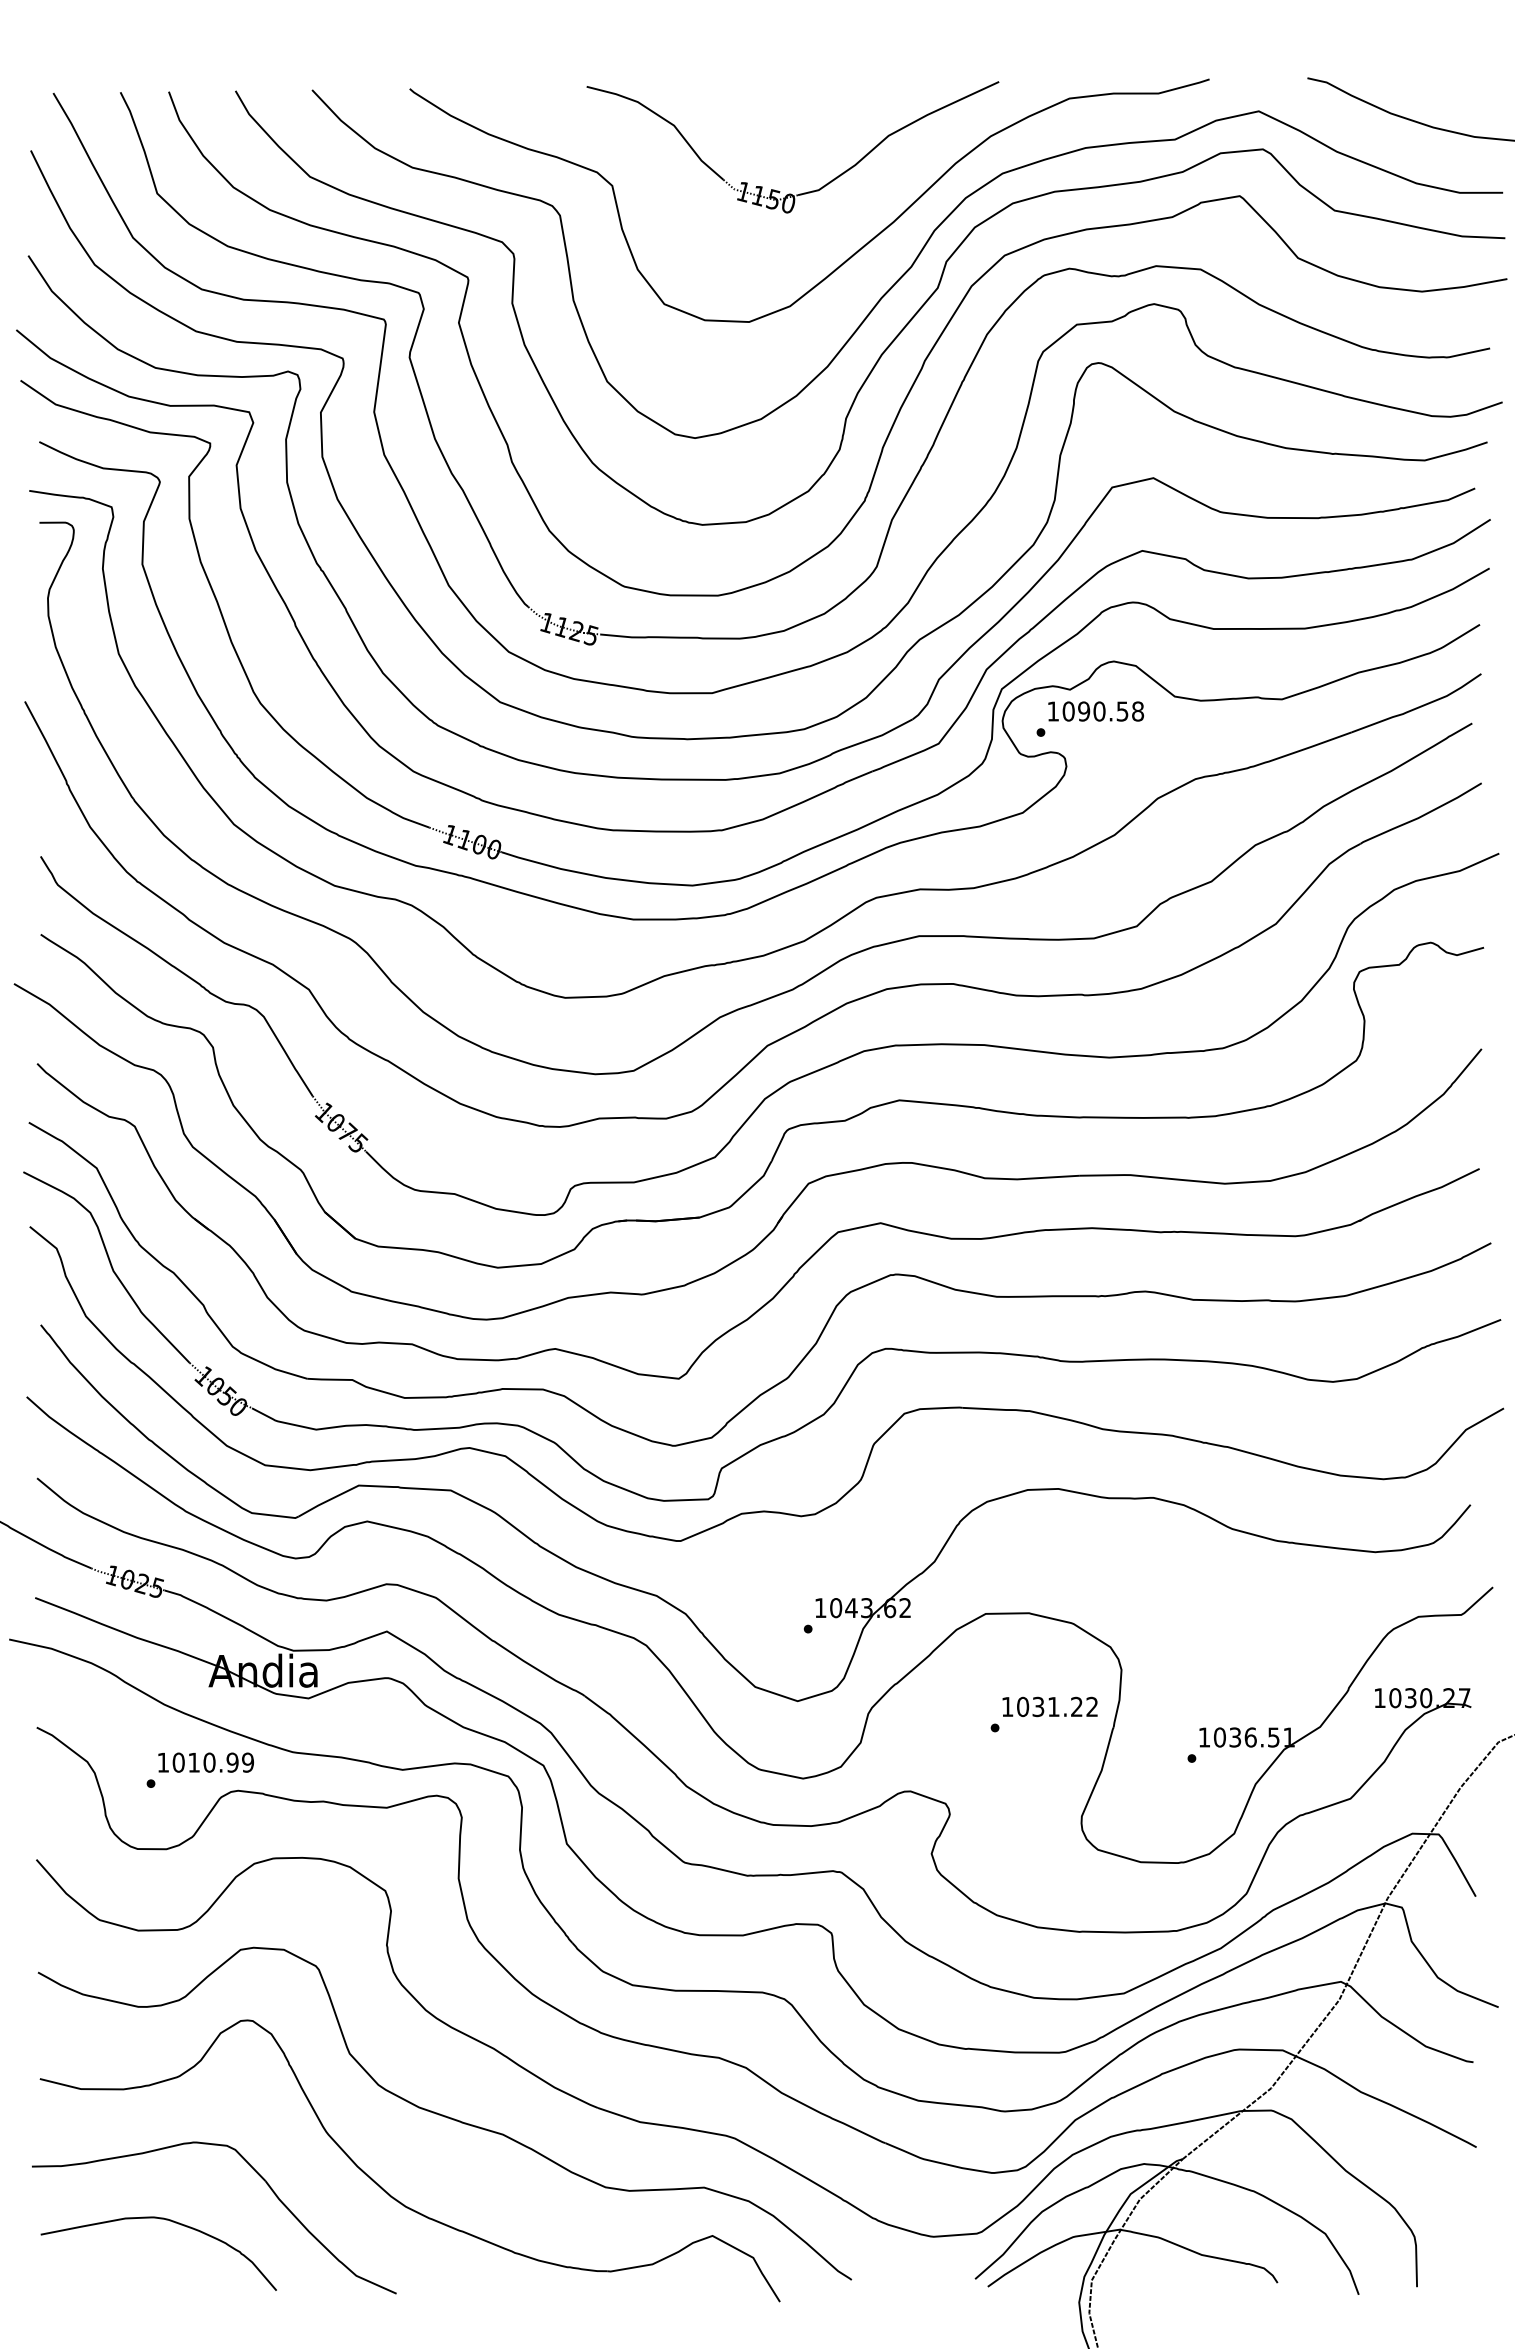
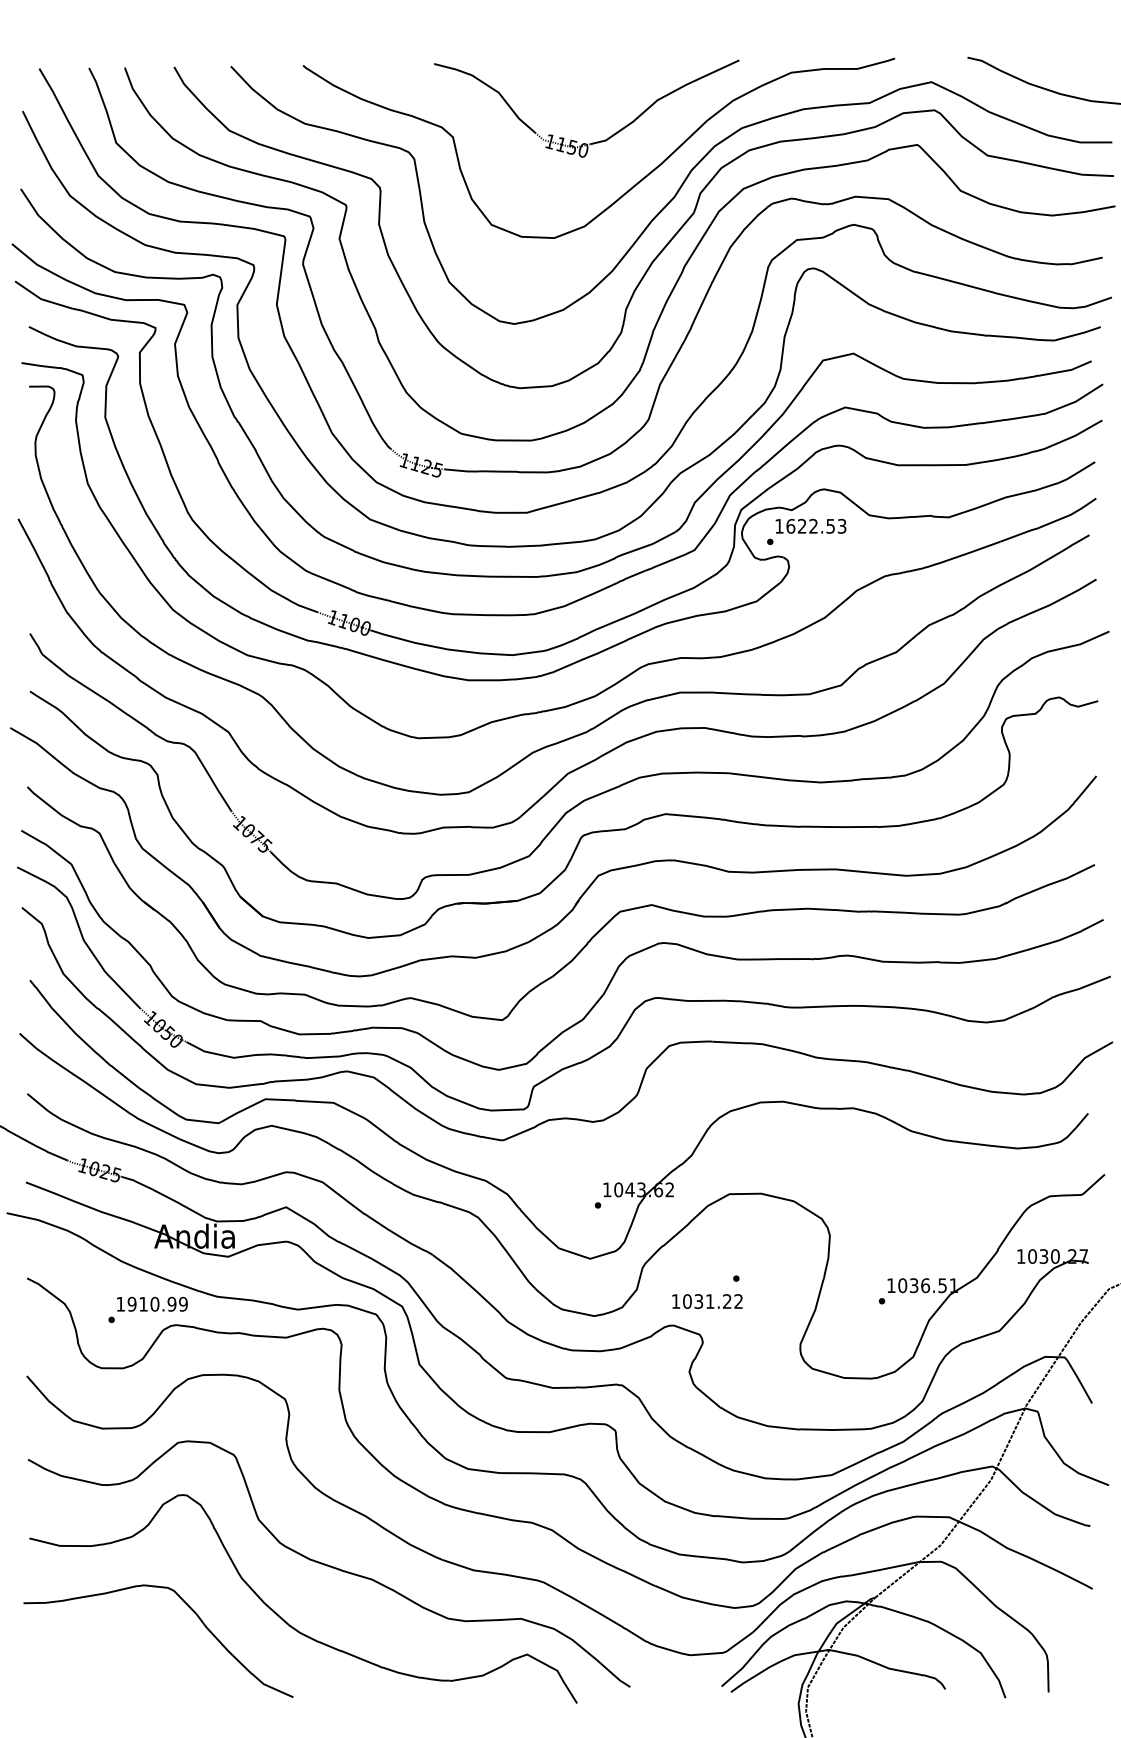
text: (1103, 711) -> (816, 526), 1090.58 -> 1622.53
text: (1049, 1706) -> (707, 1301), moved
text: (178, 1762) -> (131, 1304), 1010.99 -> 1910.99
curve: (169, 2221) -> (125, 1643), removed

